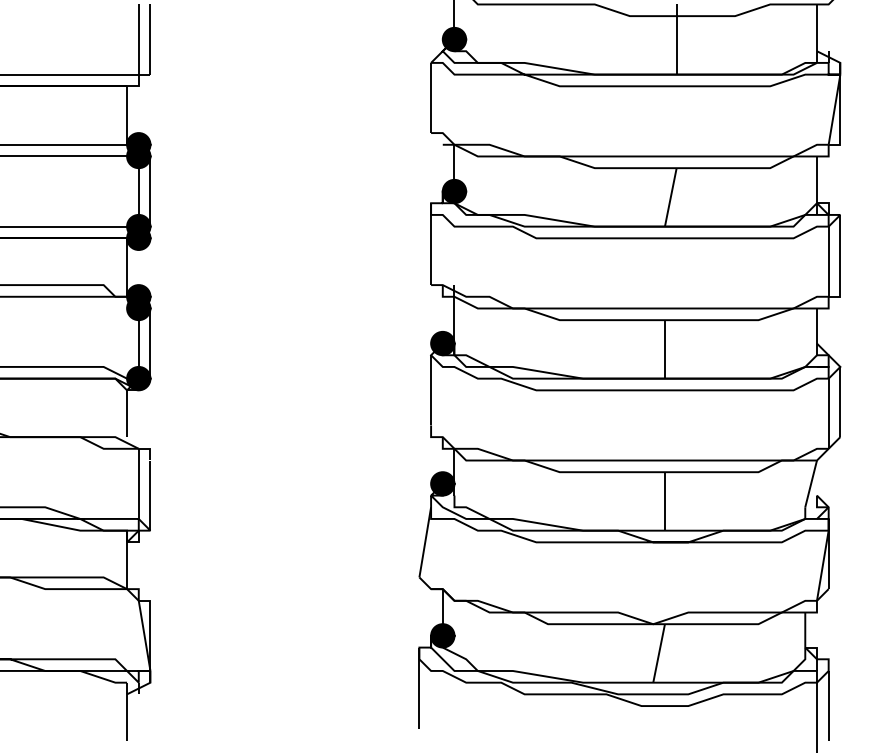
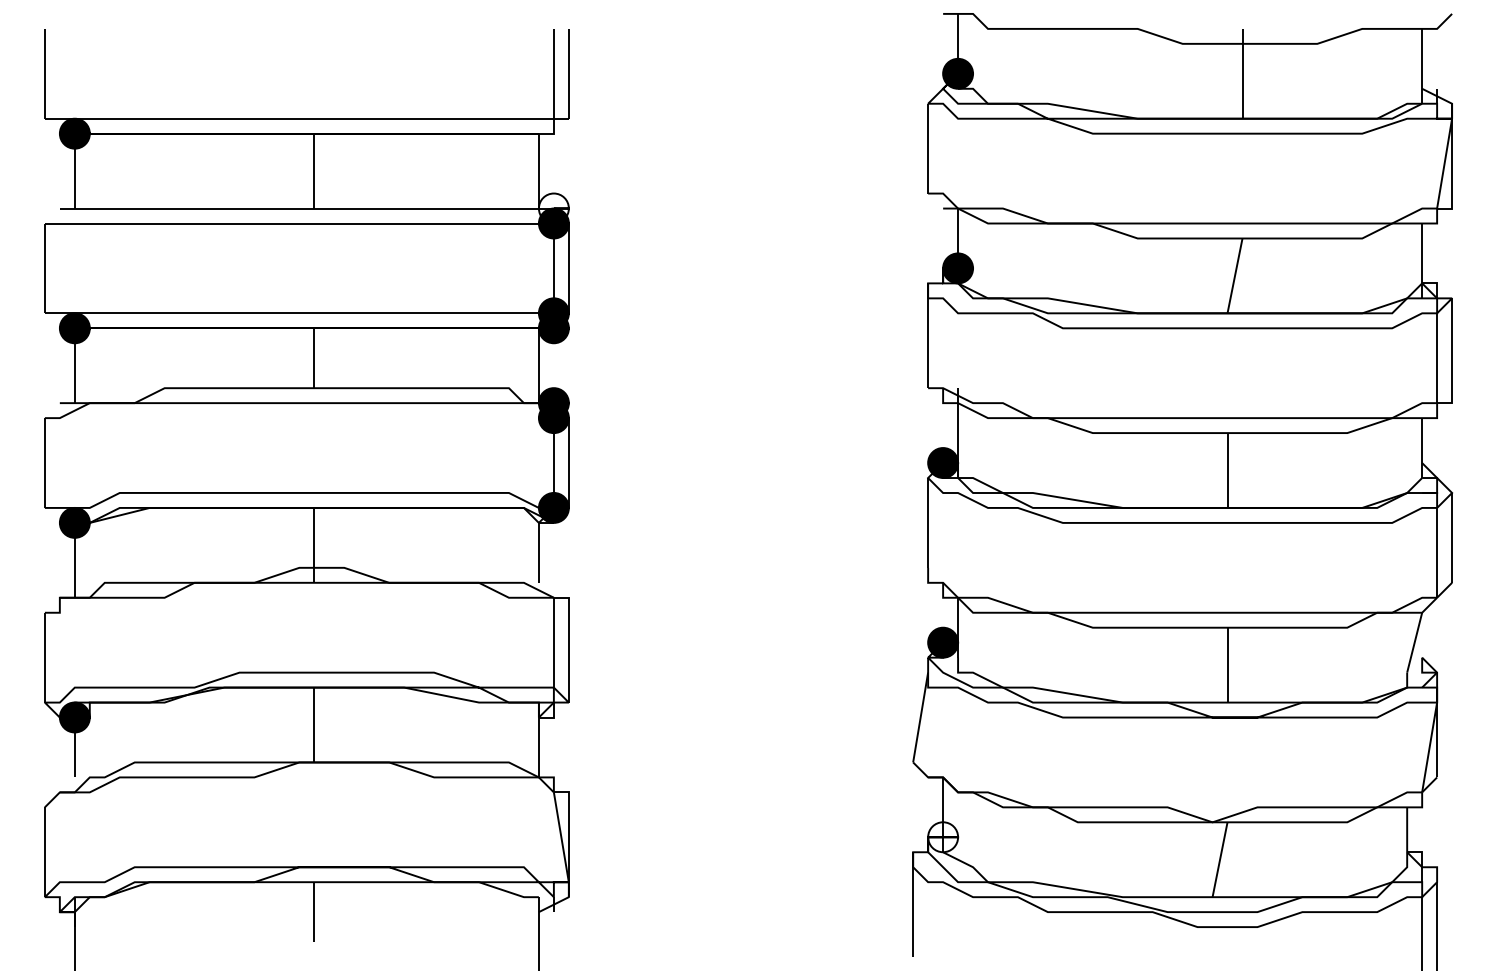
fill: (138, 144) -> (553, 208), removed
fill: (443, 636) -> (943, 837), removed

